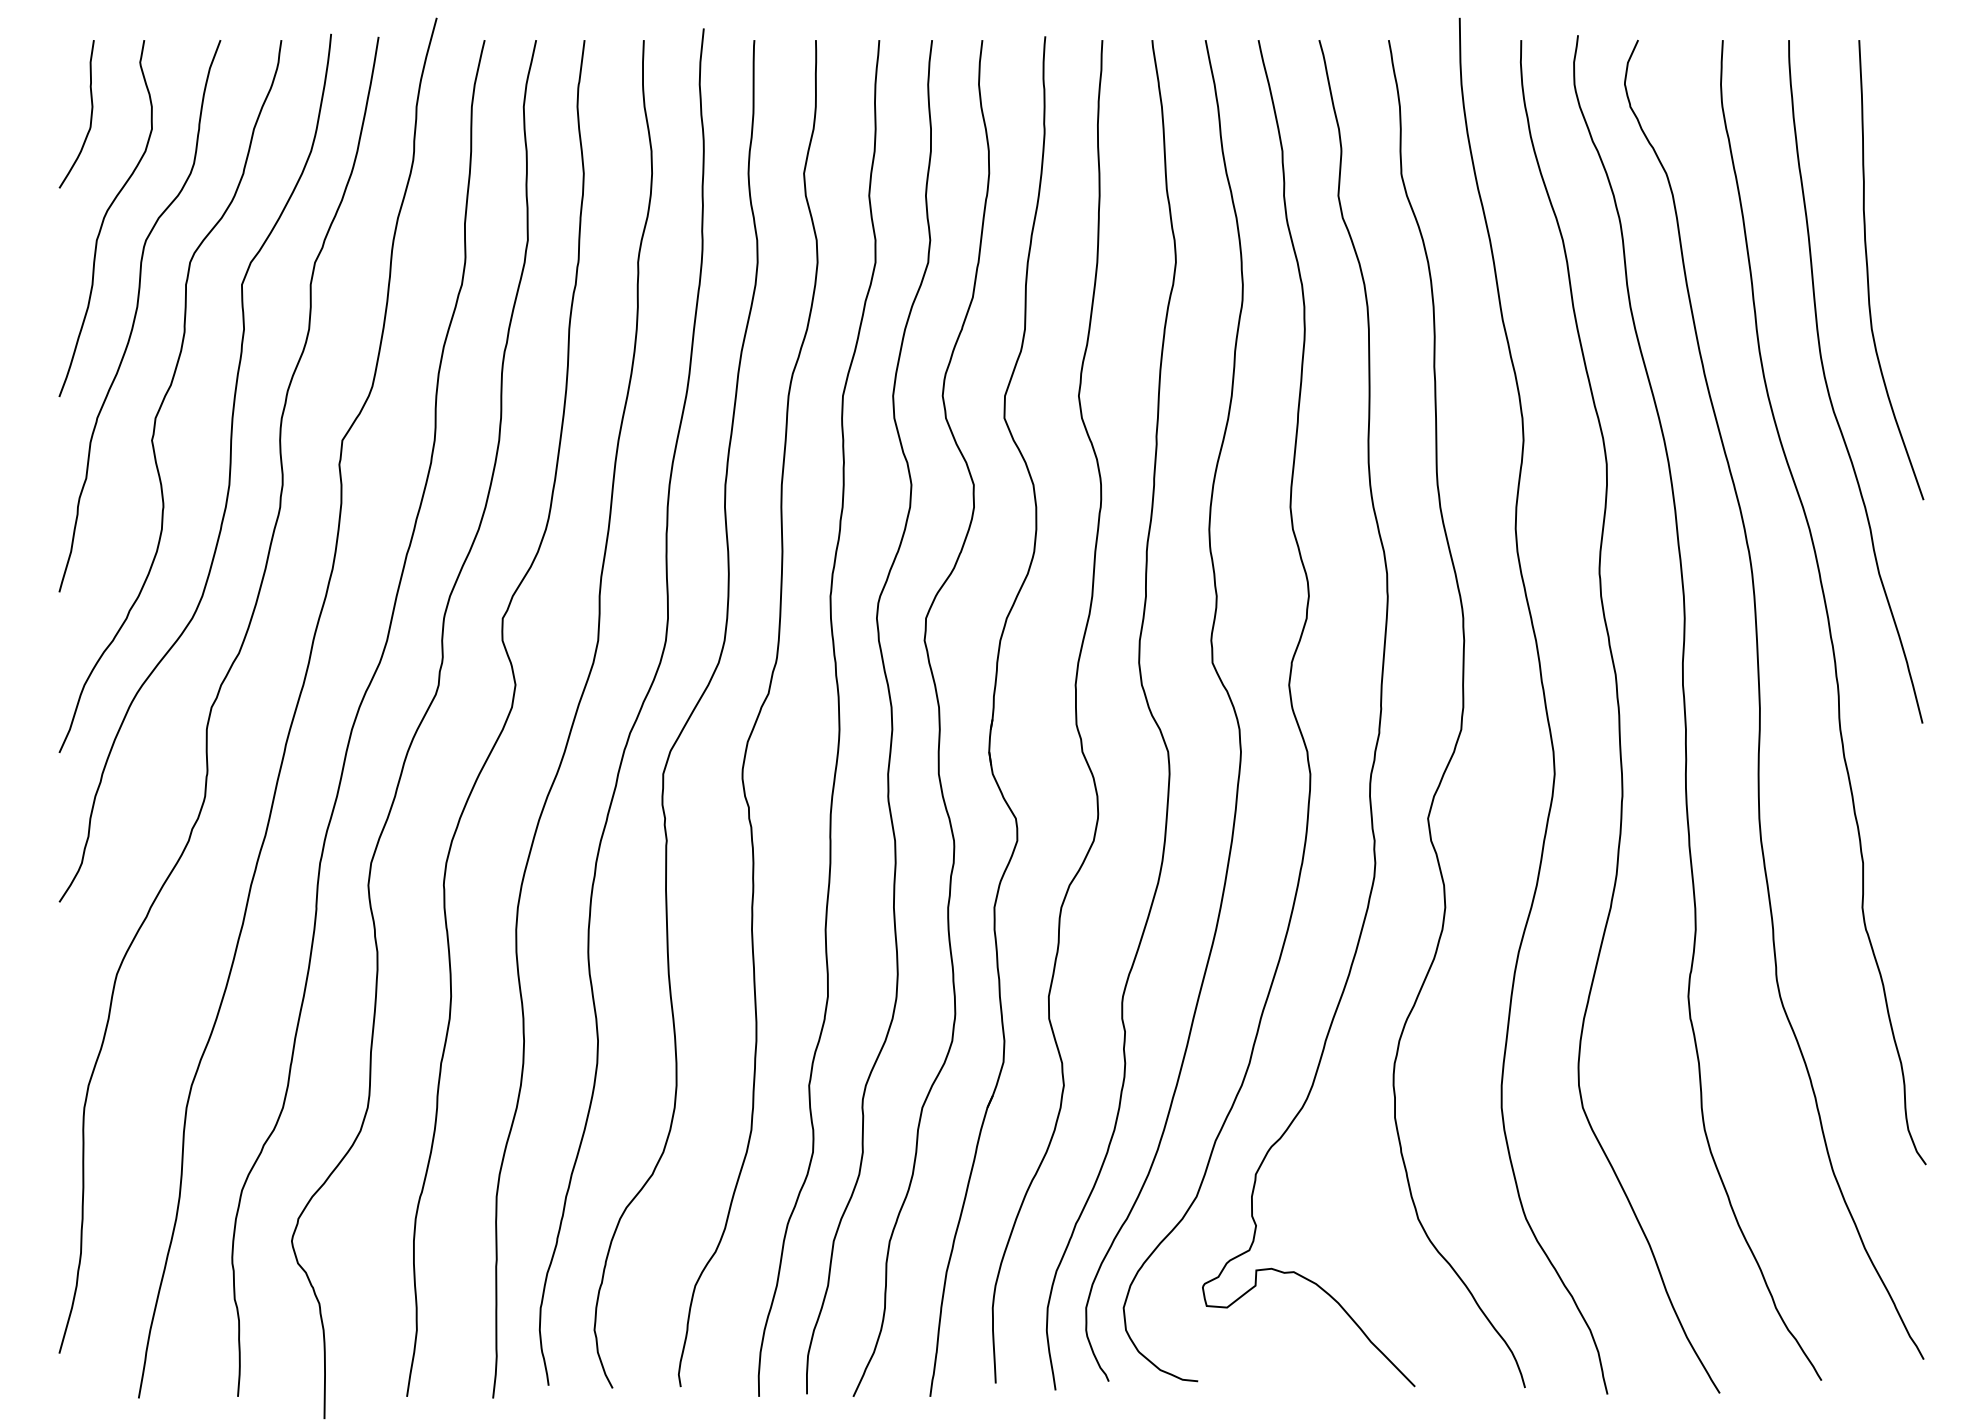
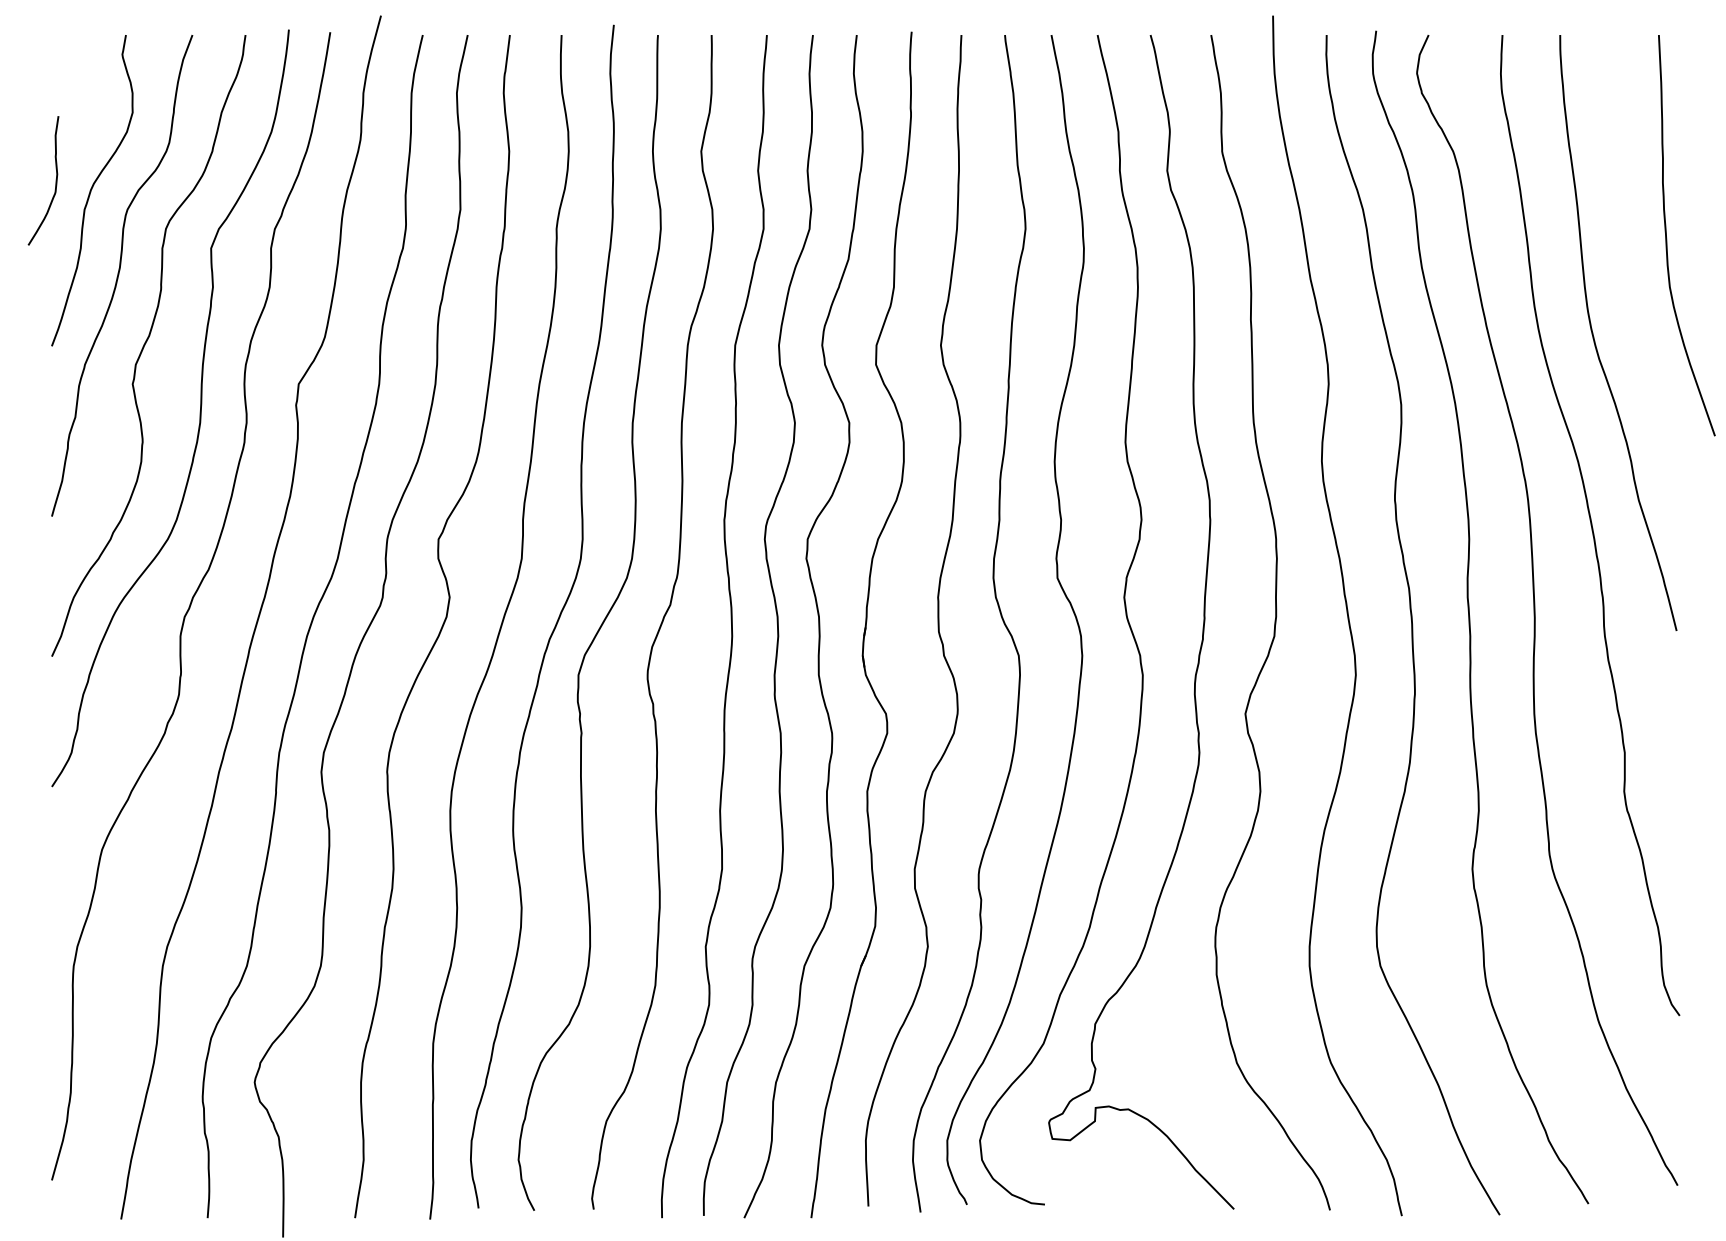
curve: (90, 114) -> (55, 181), moved
curve: (1868, 270) -> (1666, 235), moved

